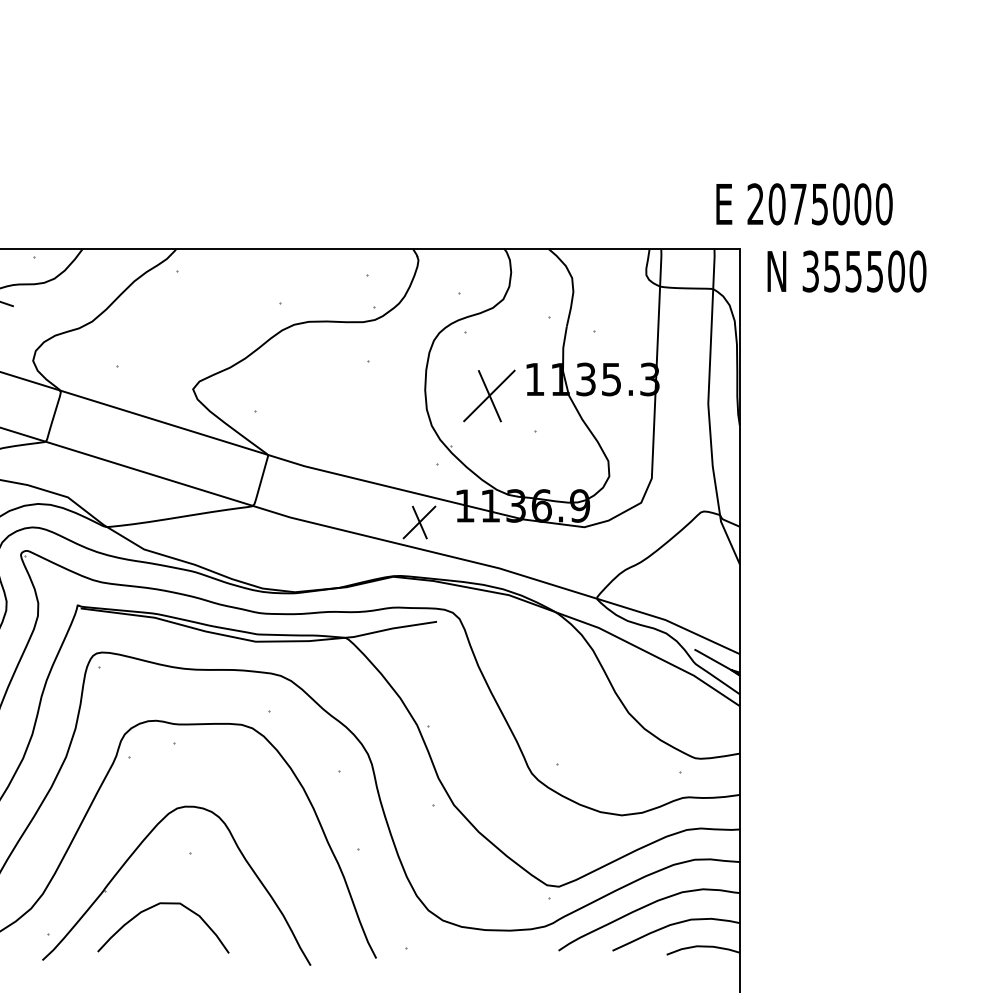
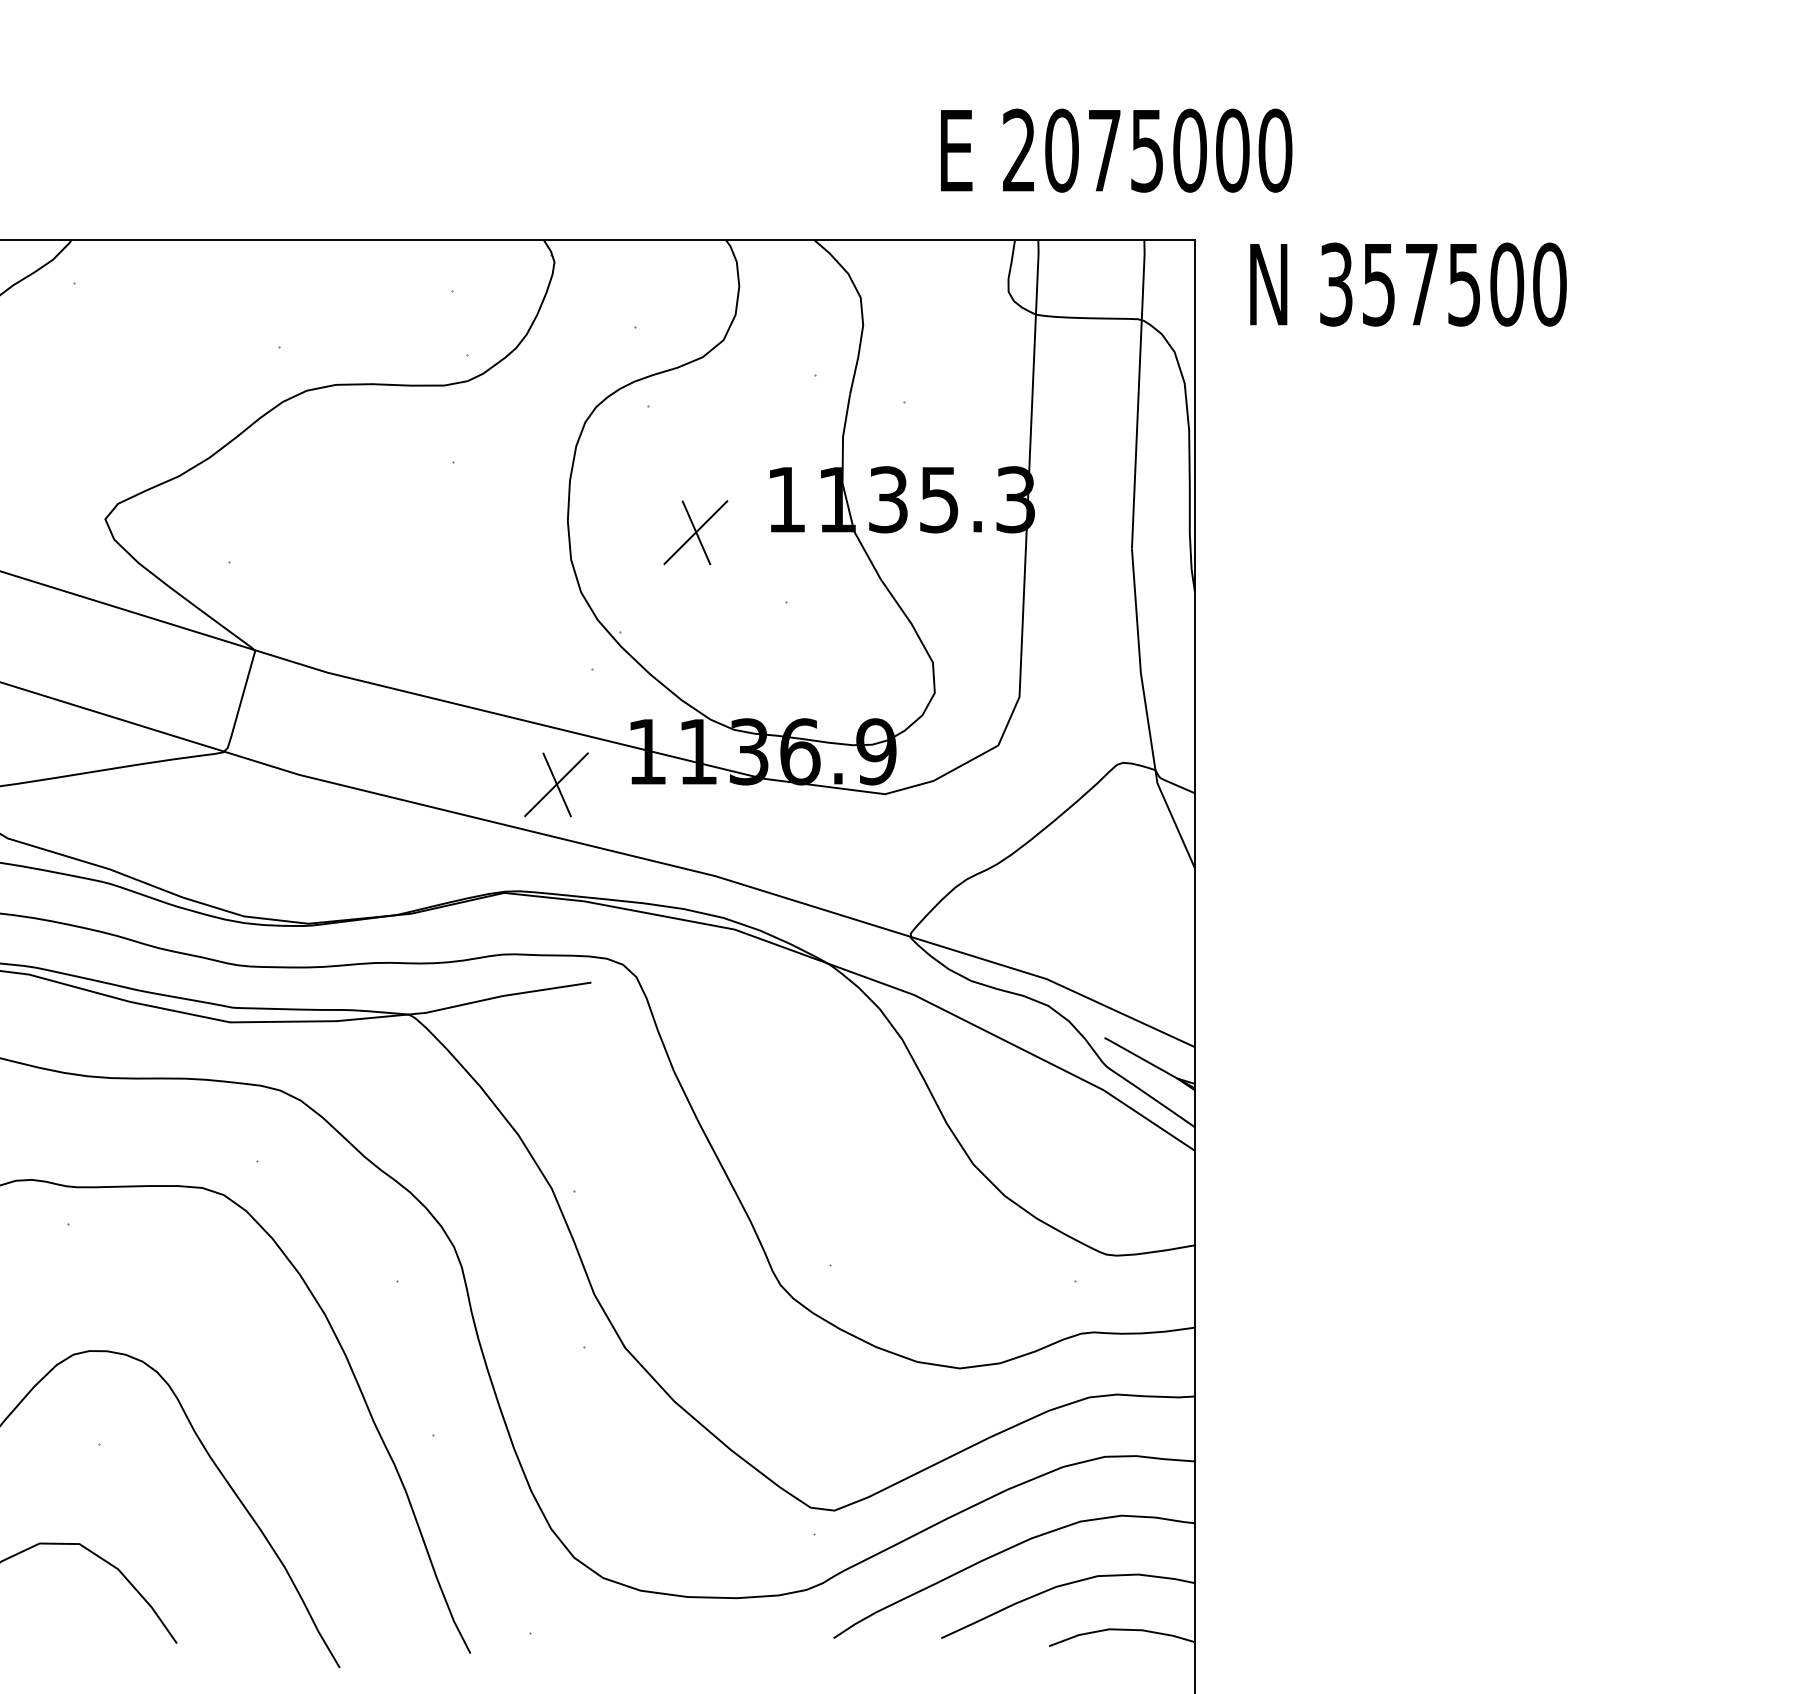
text: (804, 204) -> (1116, 151), moved
text: (853, 271) -> (1421, 284), 355500 -> 357500
part: (489, 395) -> (695, 531), size x0.62

